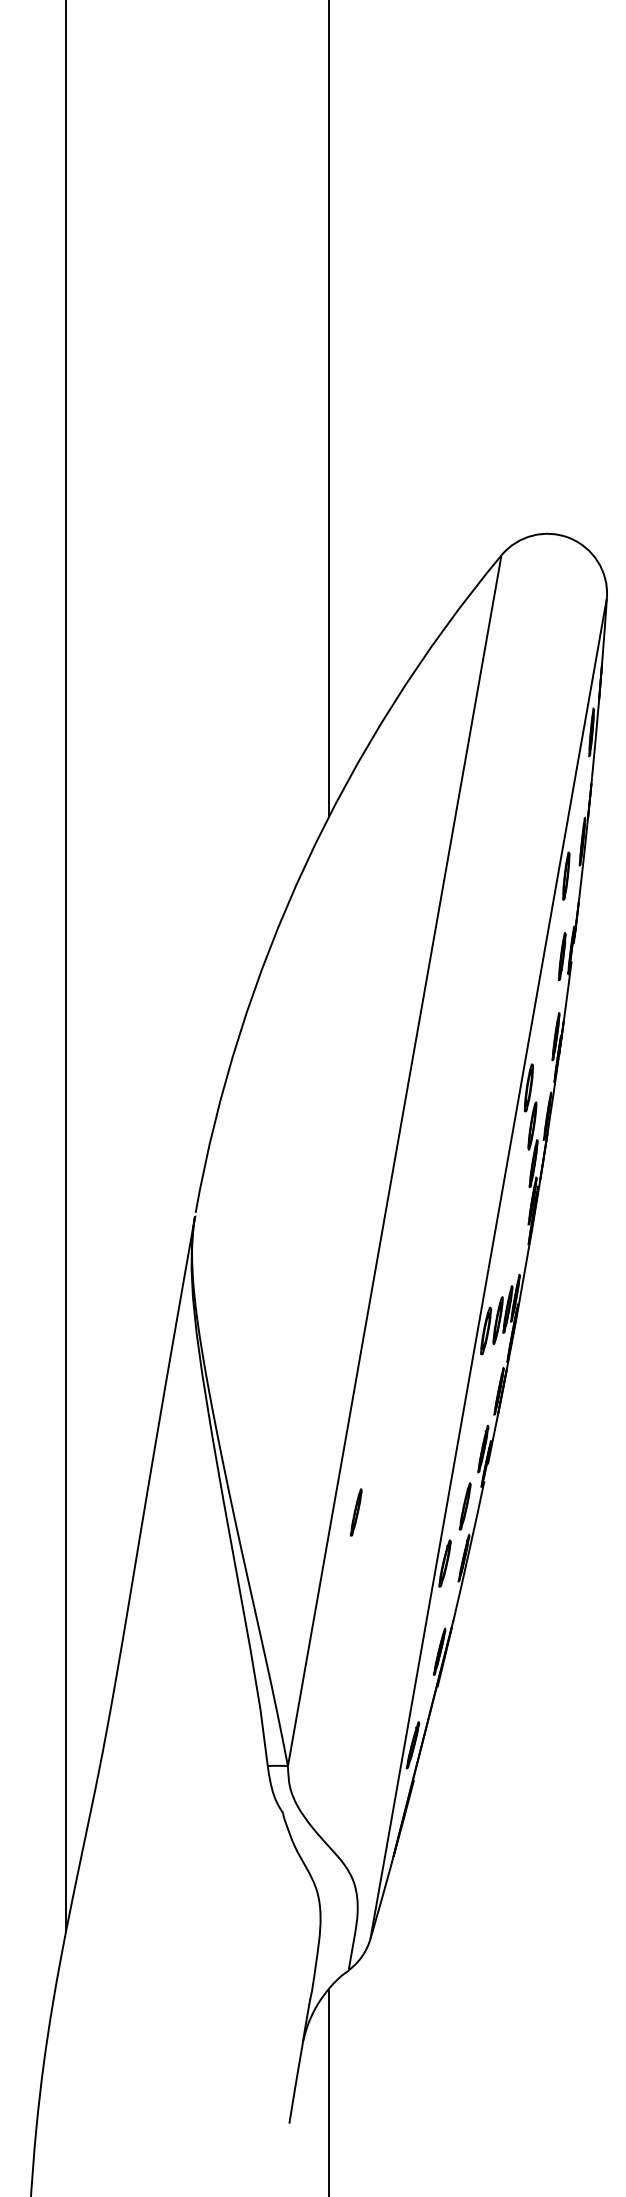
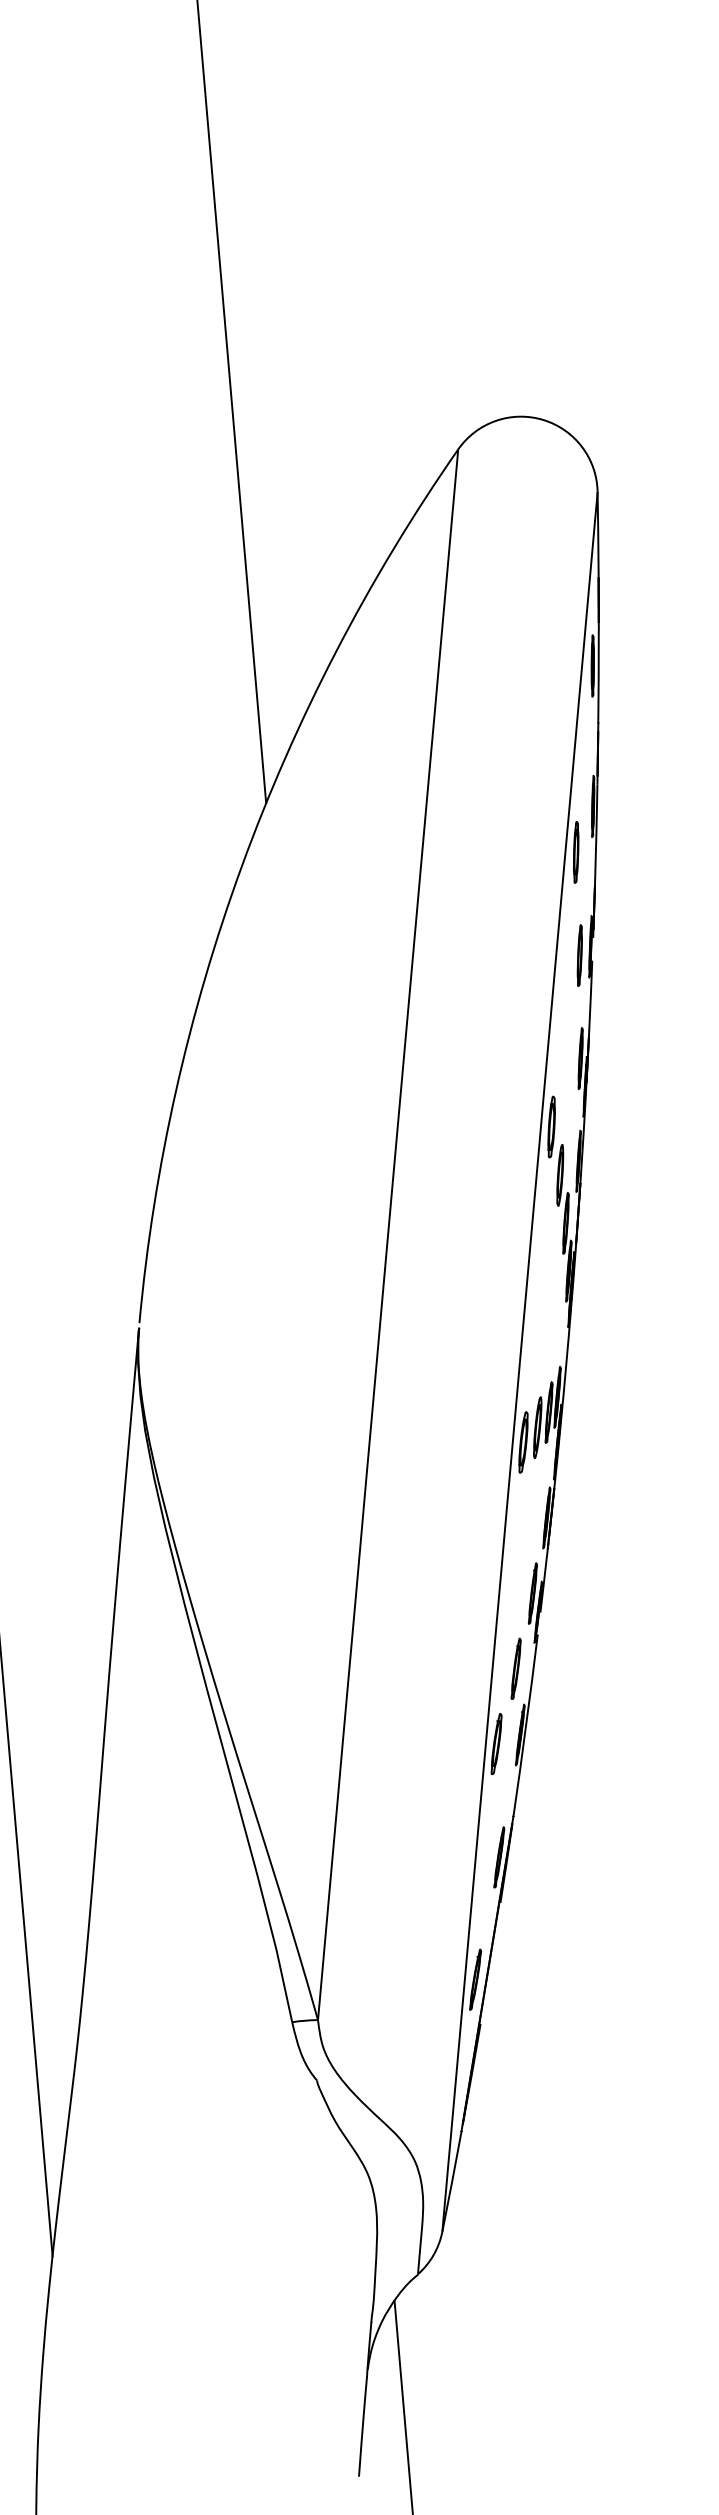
part: (355, 1512) -> (376, 1688), removed

